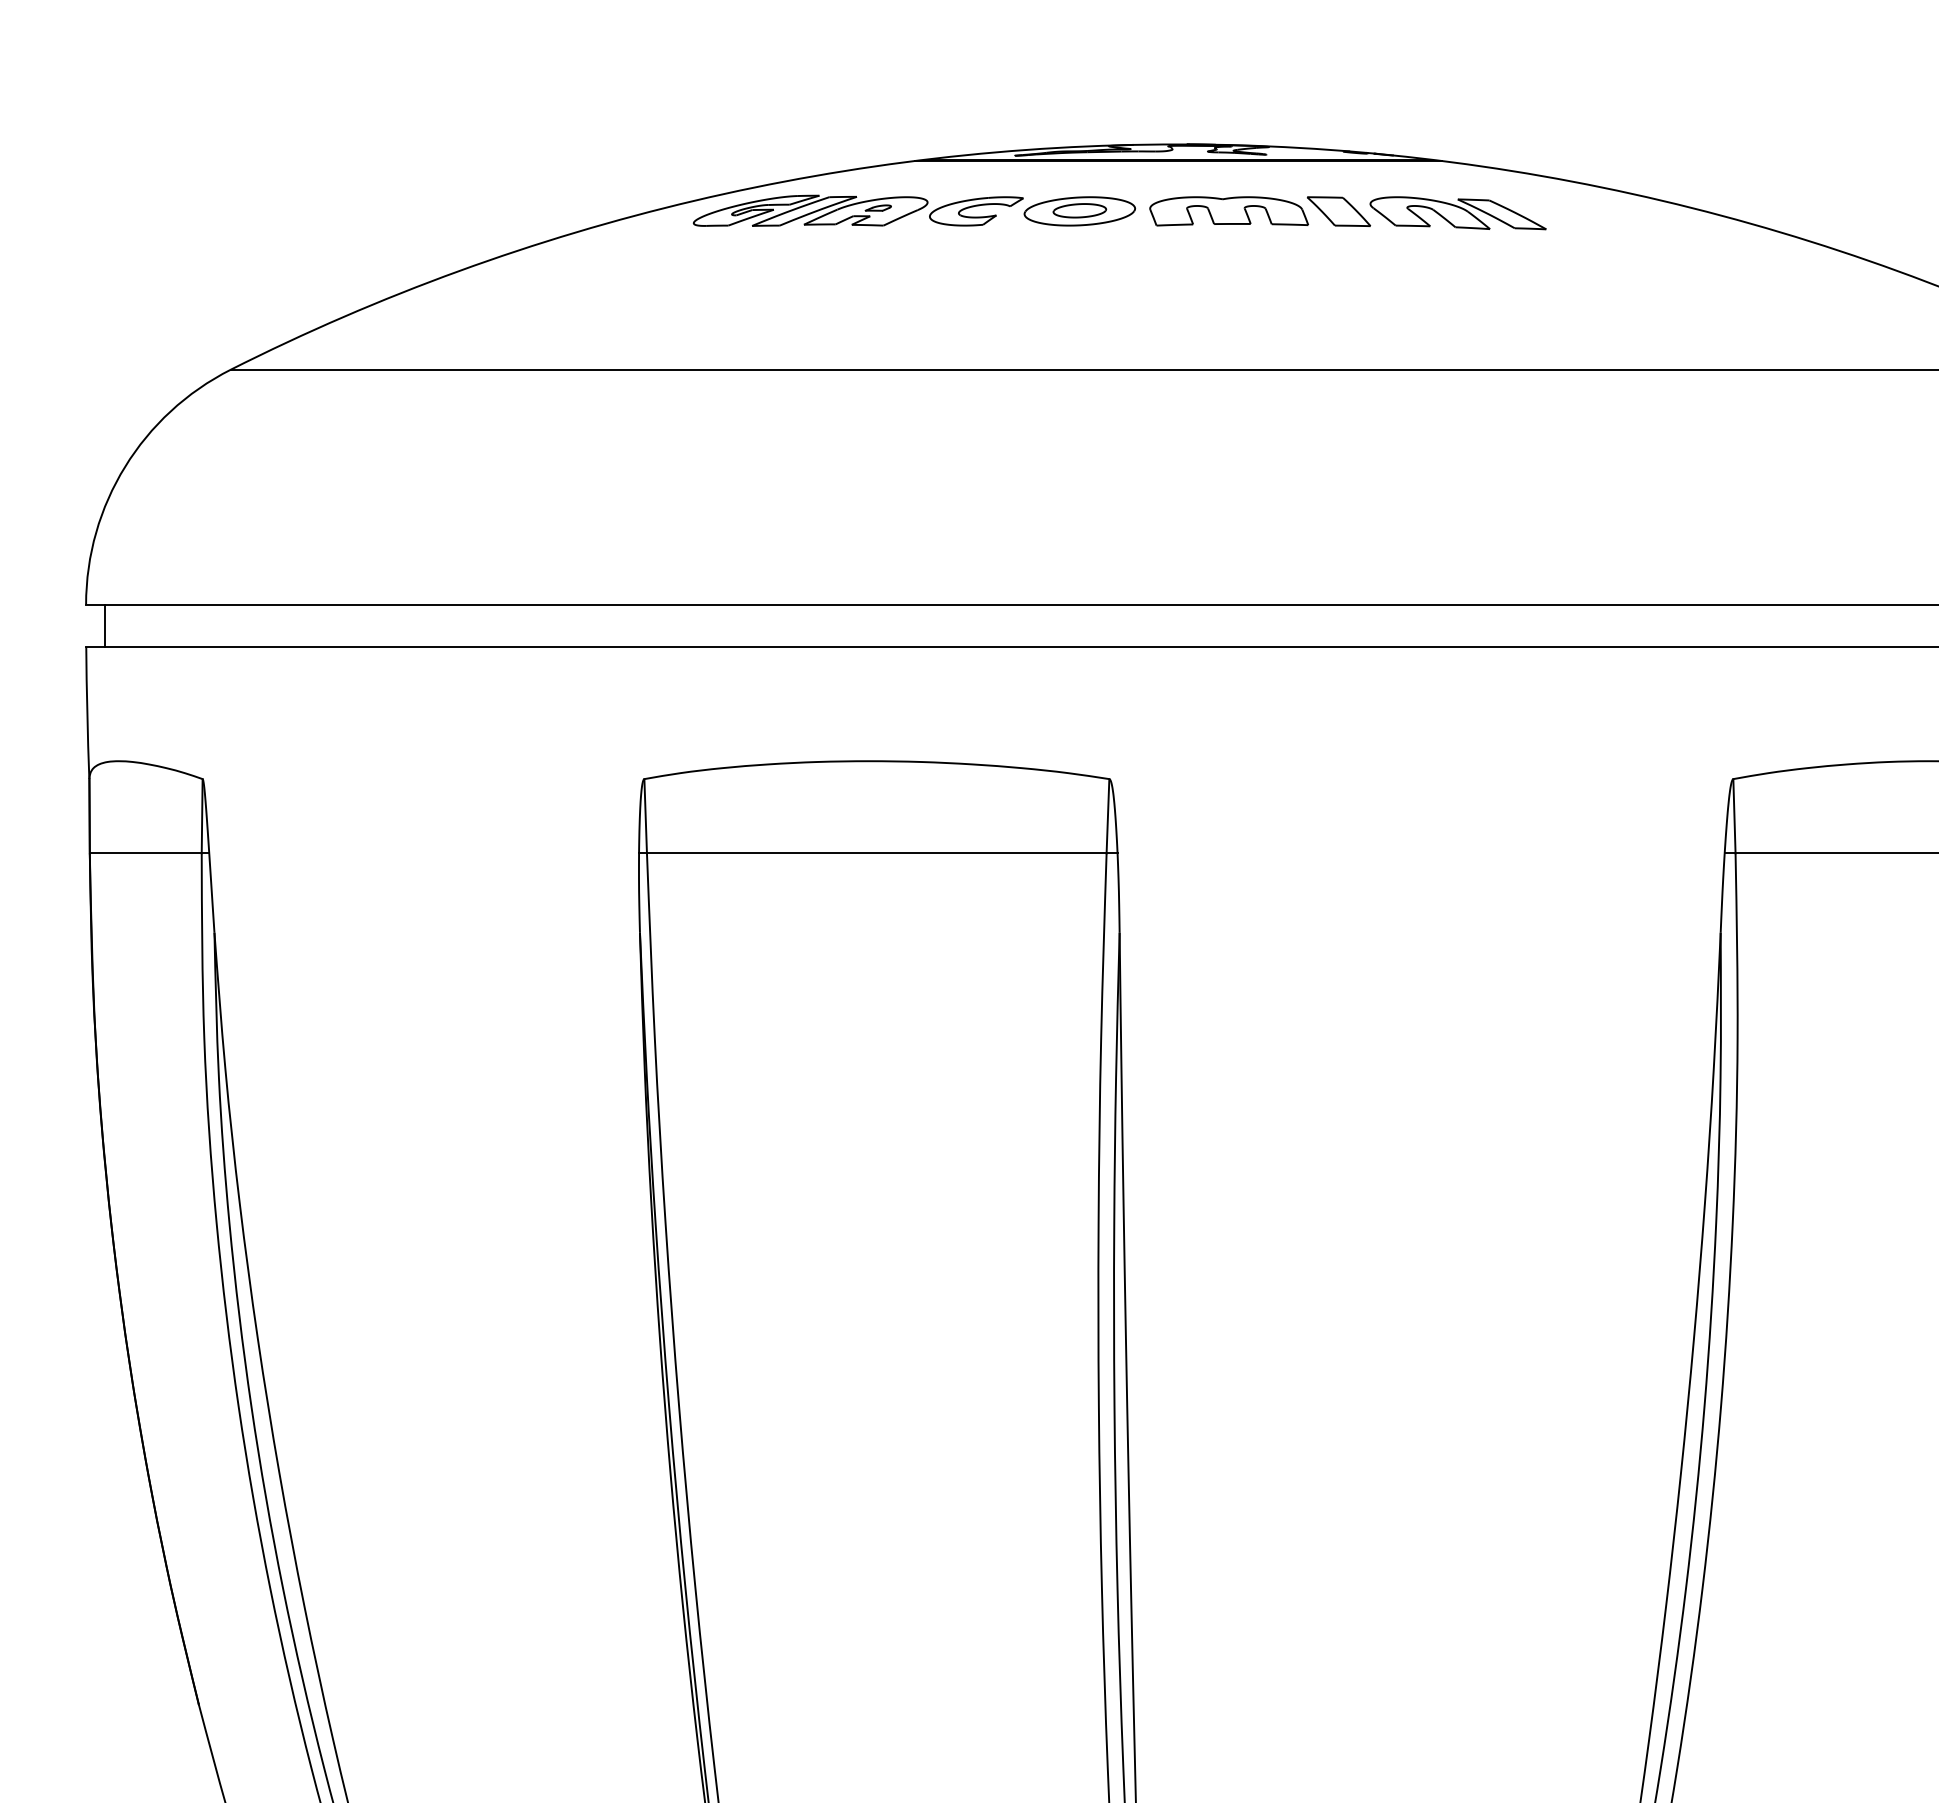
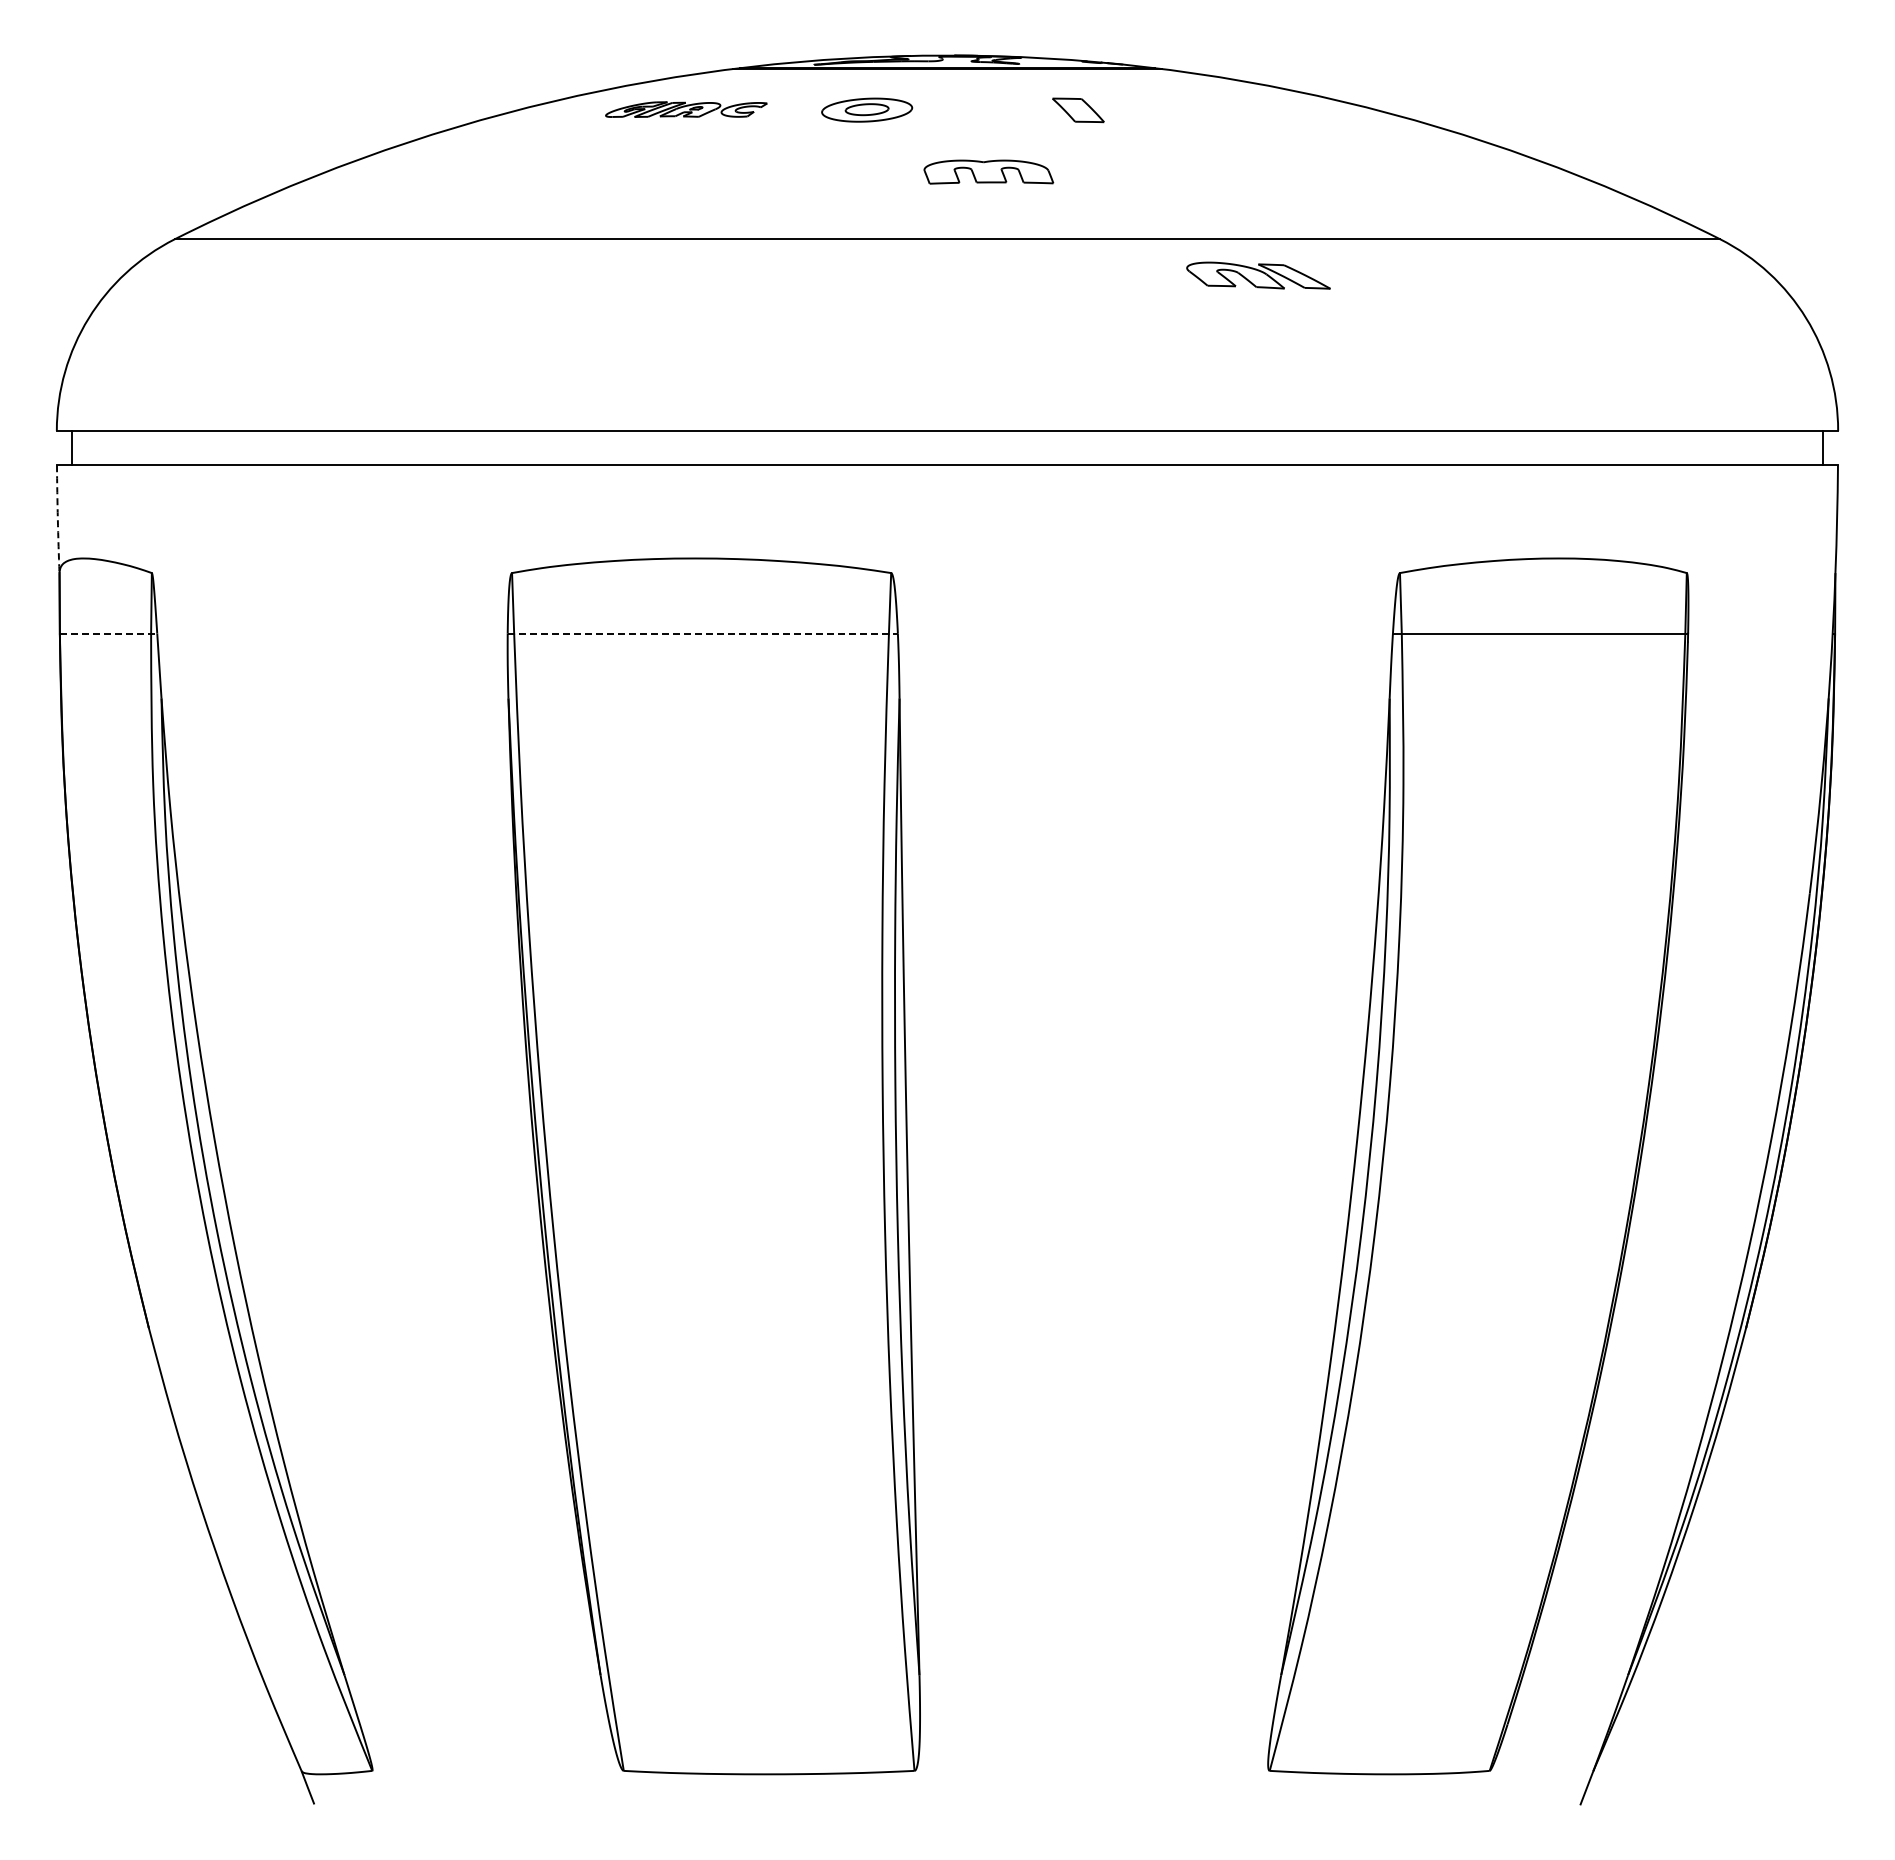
part: (858, 210) -> (686, 109), size x0.6
part: (1228, 210) -> (988, 171), moved
part: (1458, 213) -> (1258, 275), moved
arc: (86, 713) -> (57, 519), solid -> dashed
line: (149, 853) -> (108, 633), solid -> dashed
line: (879, 853) -> (703, 633), solid -> dashed

